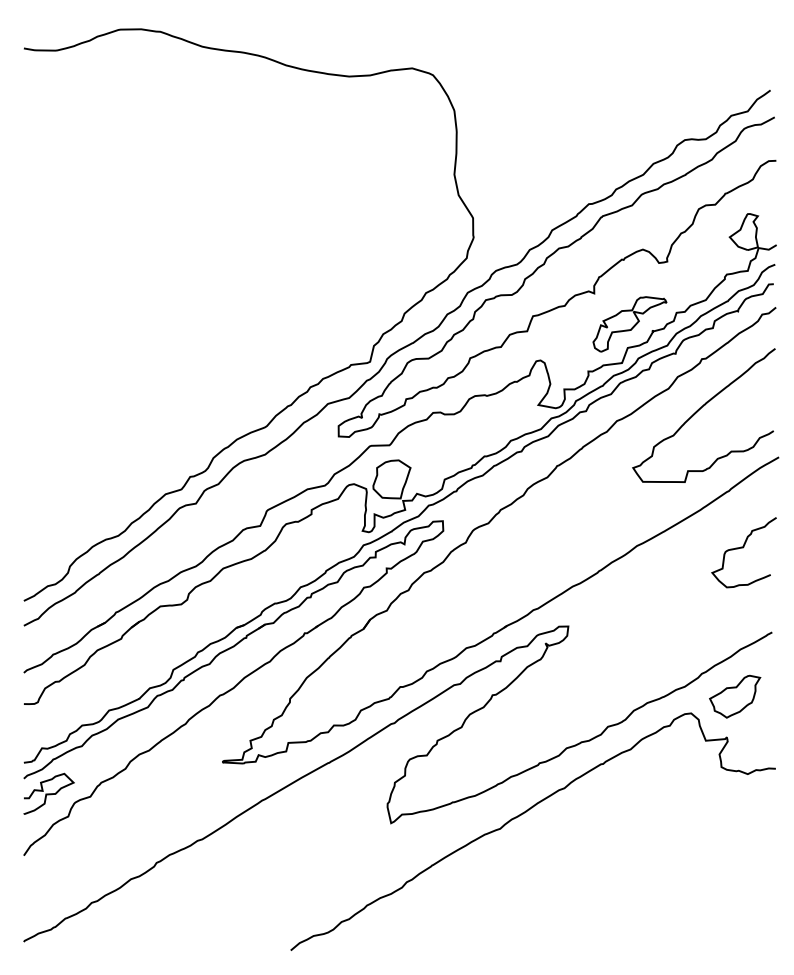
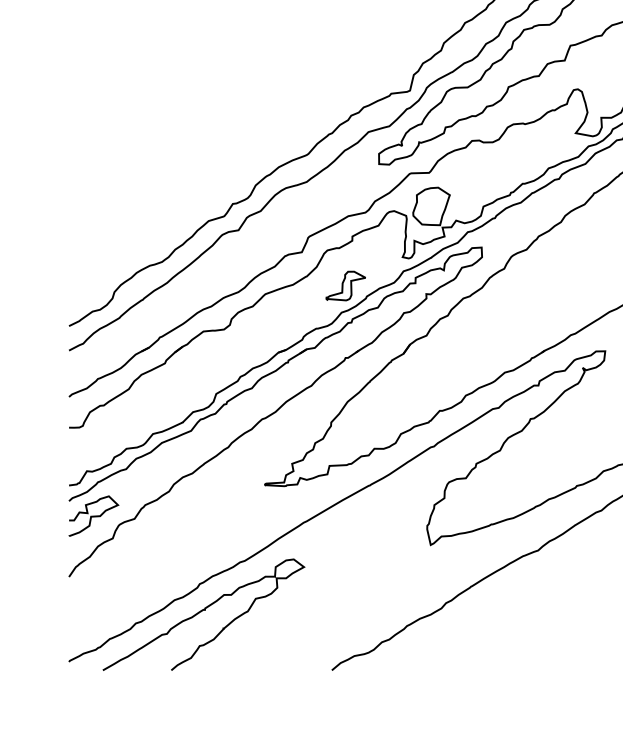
part: (304, 559) -> (345, 285), added
curve: (158, 891) -> (201, 612), added

